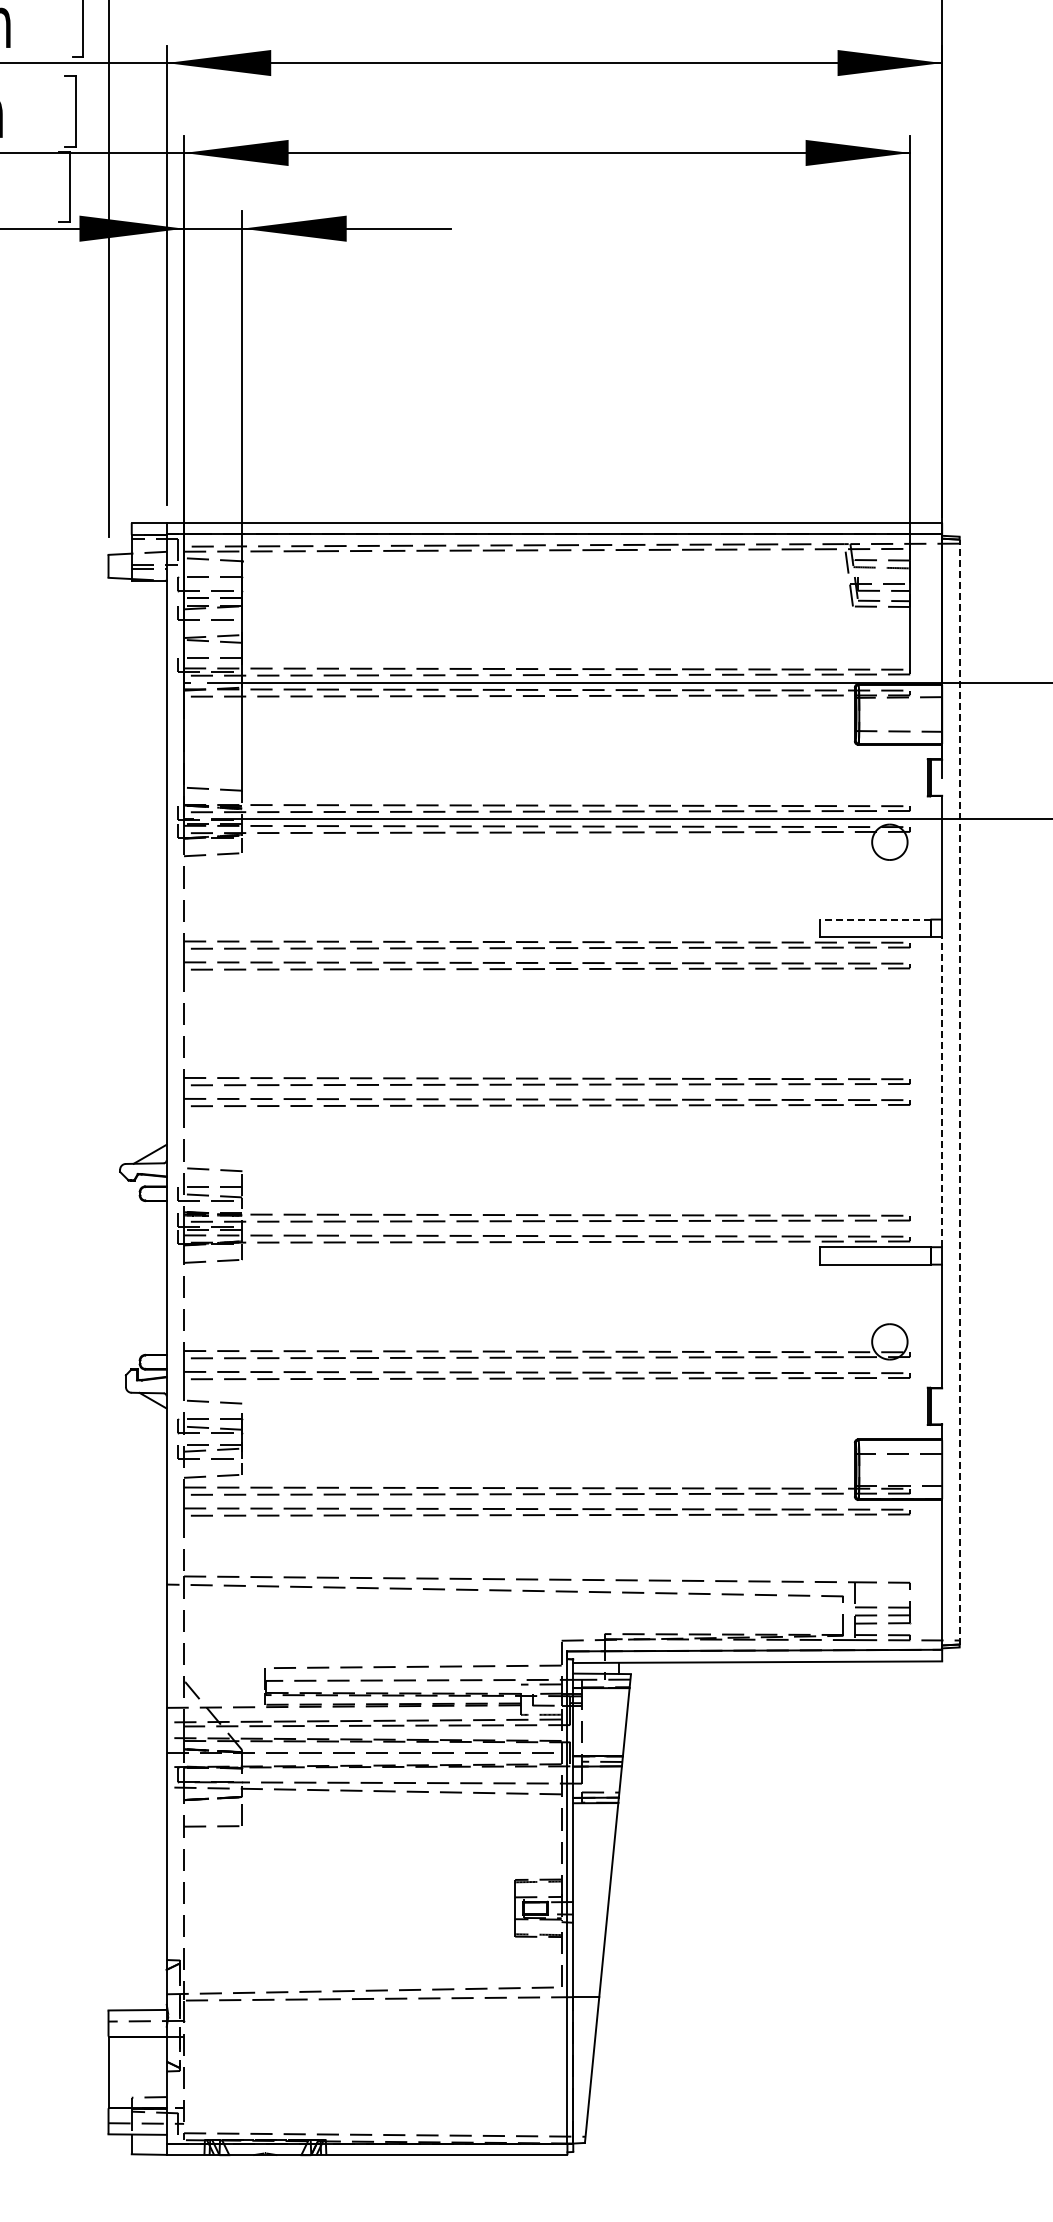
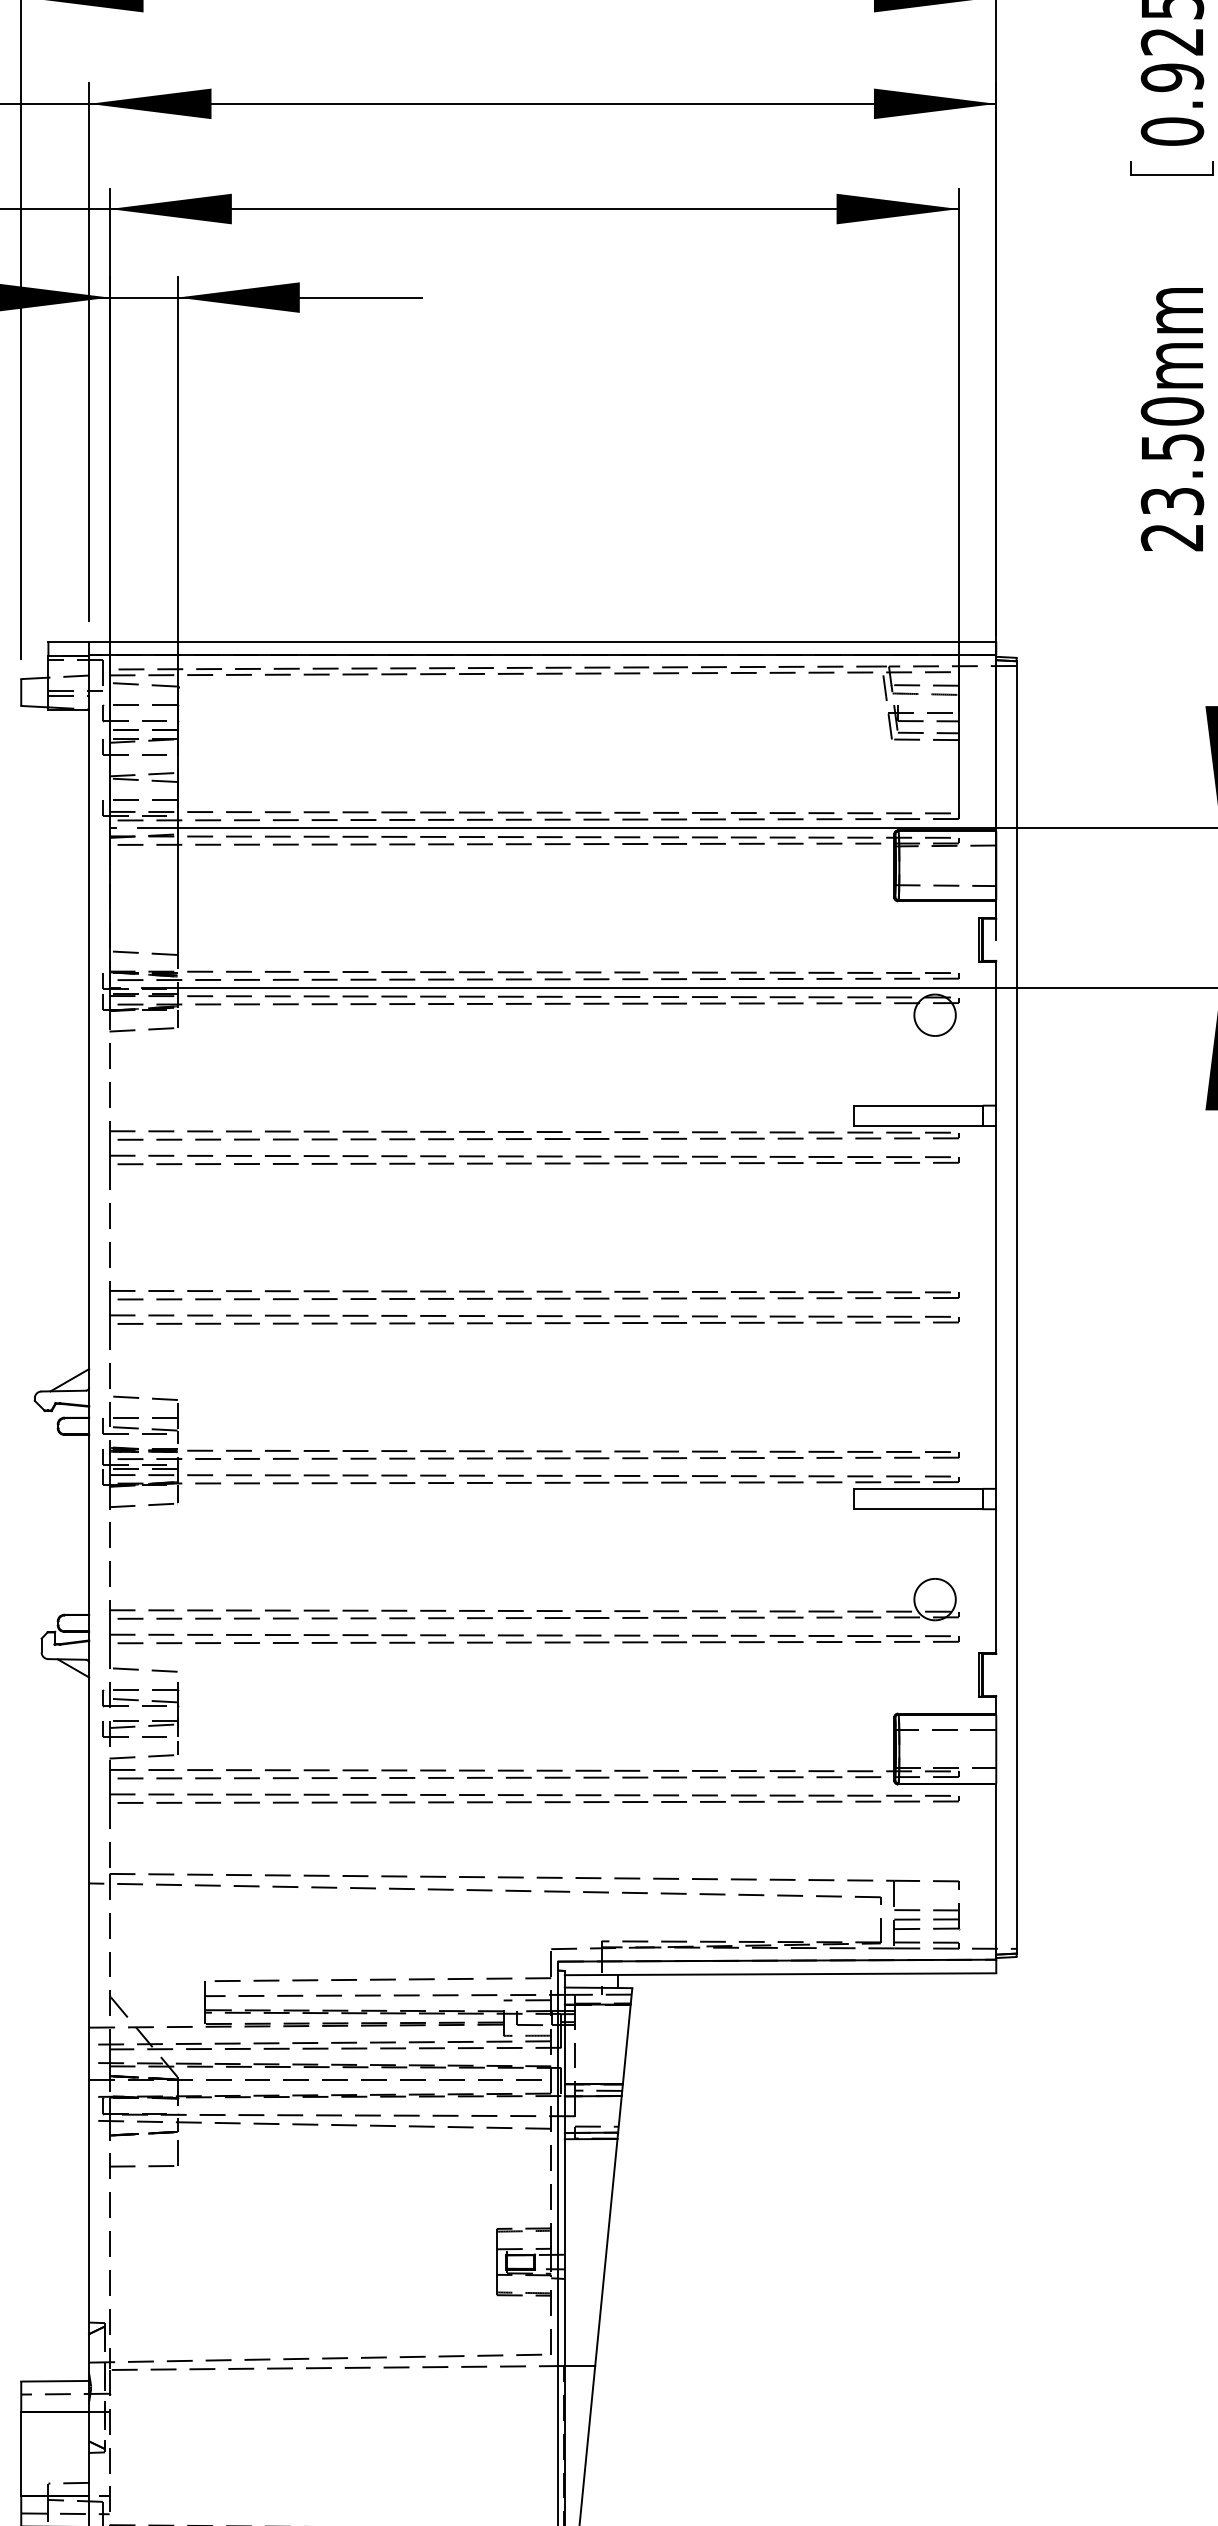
line: (874, 919) -> (917, 1105), dashed -> solid
line: (942, 1091) -> (996, 1306), dashed -> solid
line: (959, 1091) -> (1016, 1306), dashed -> solid

